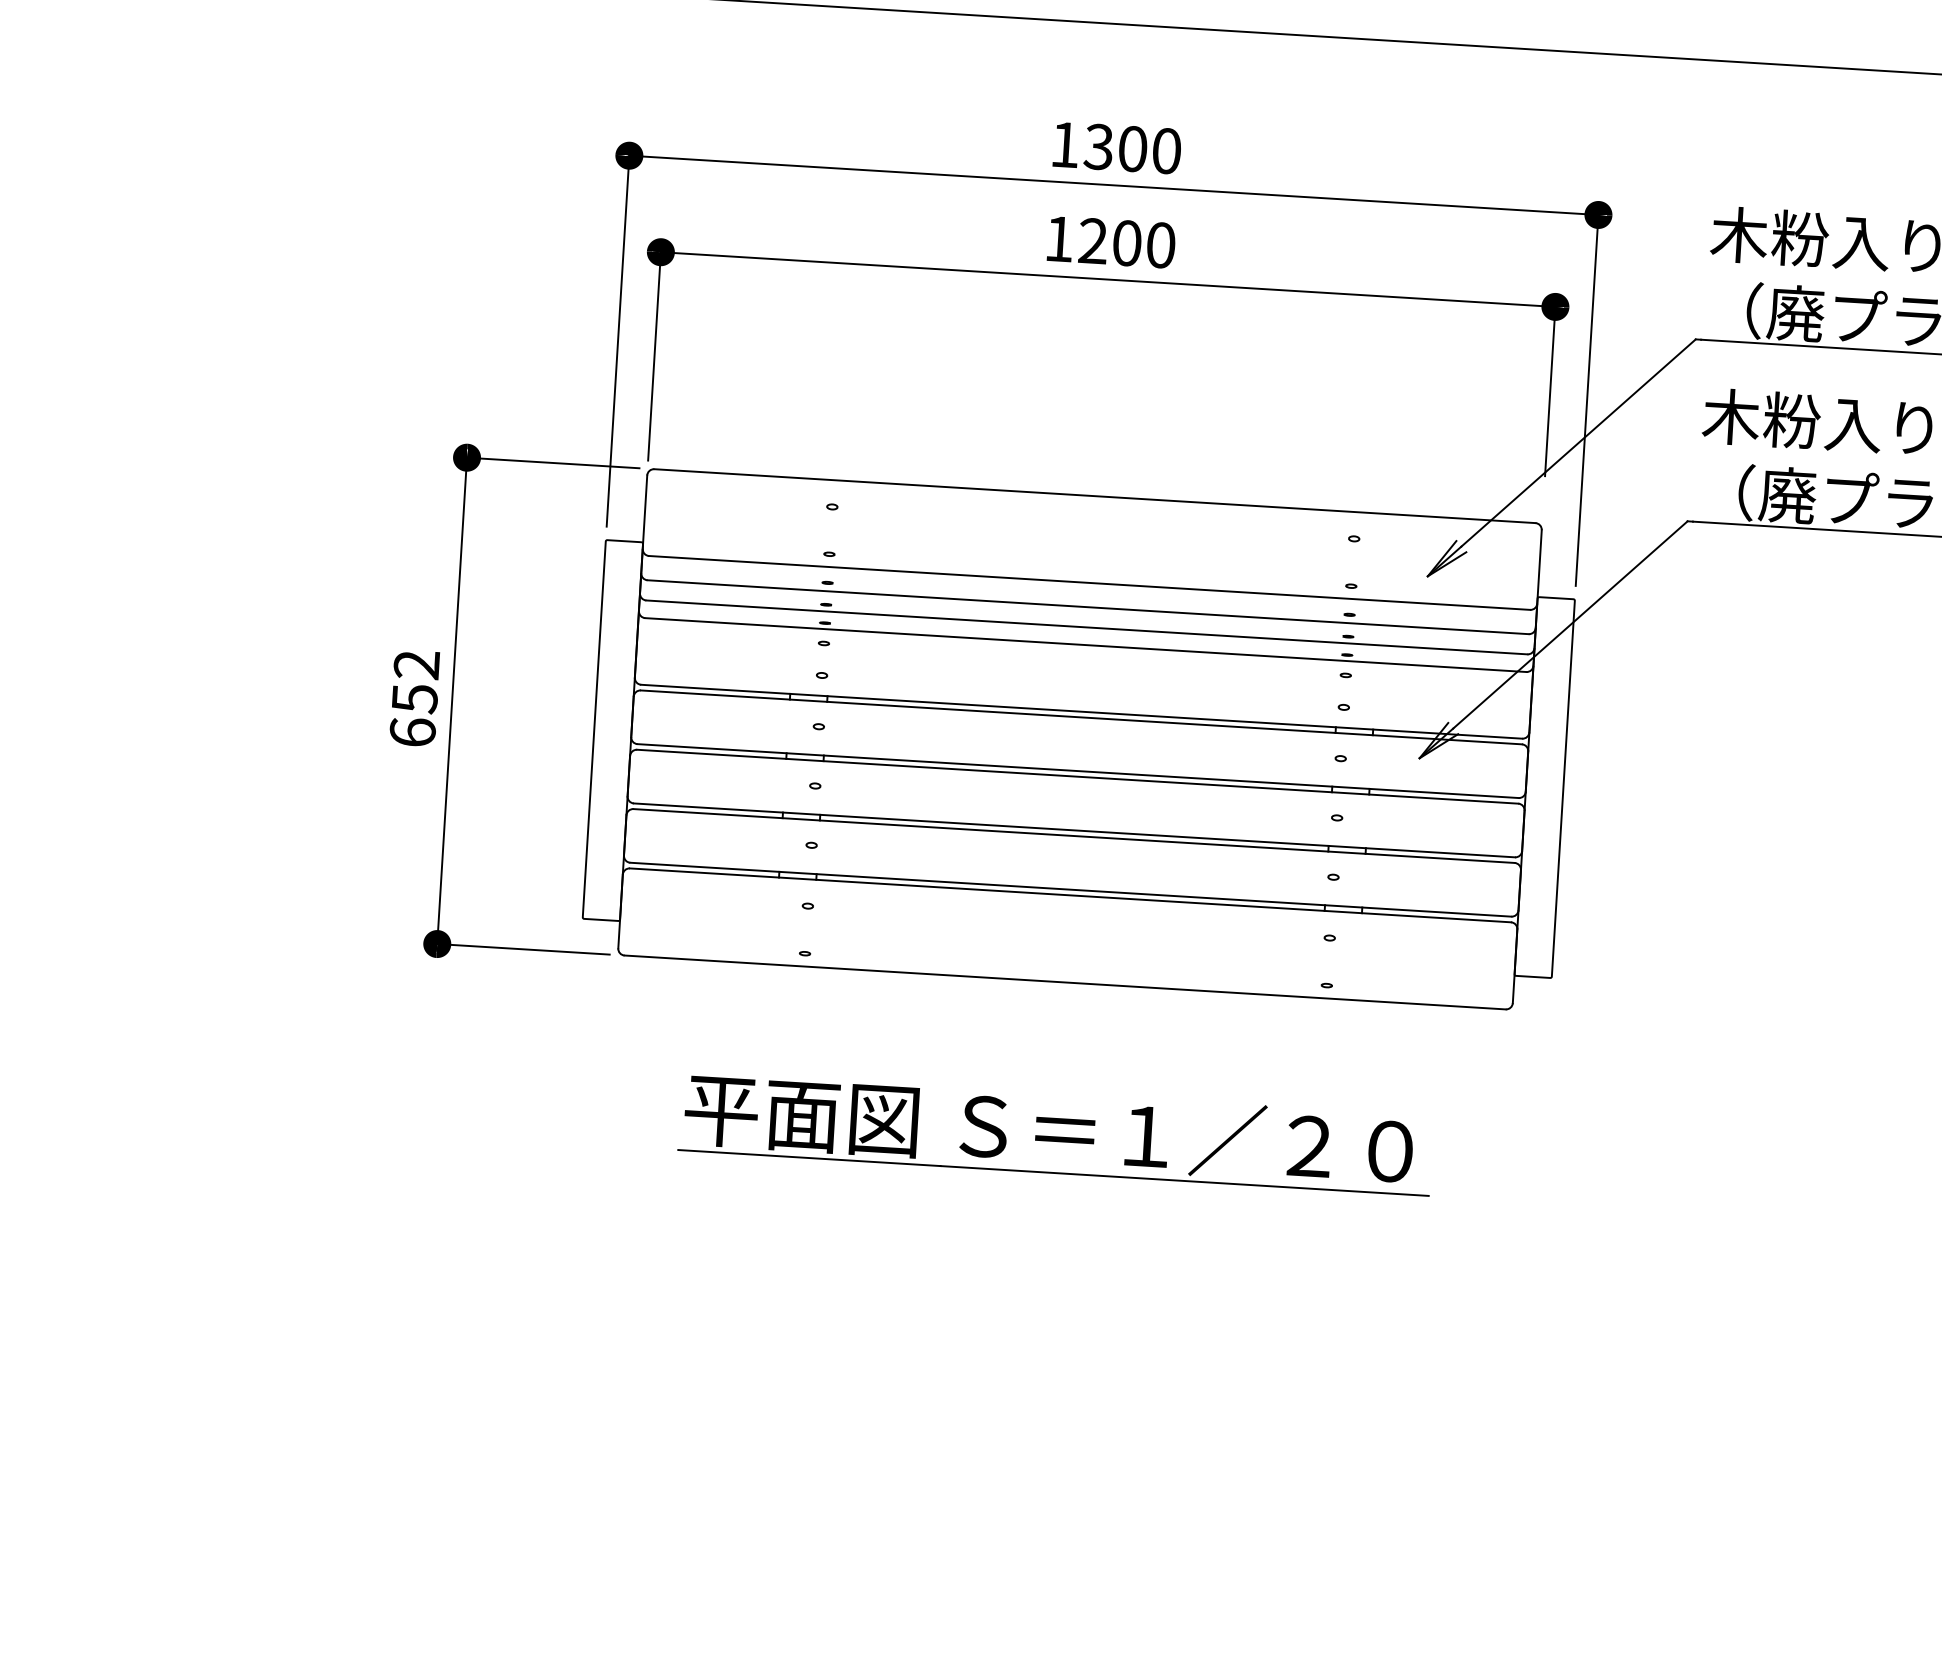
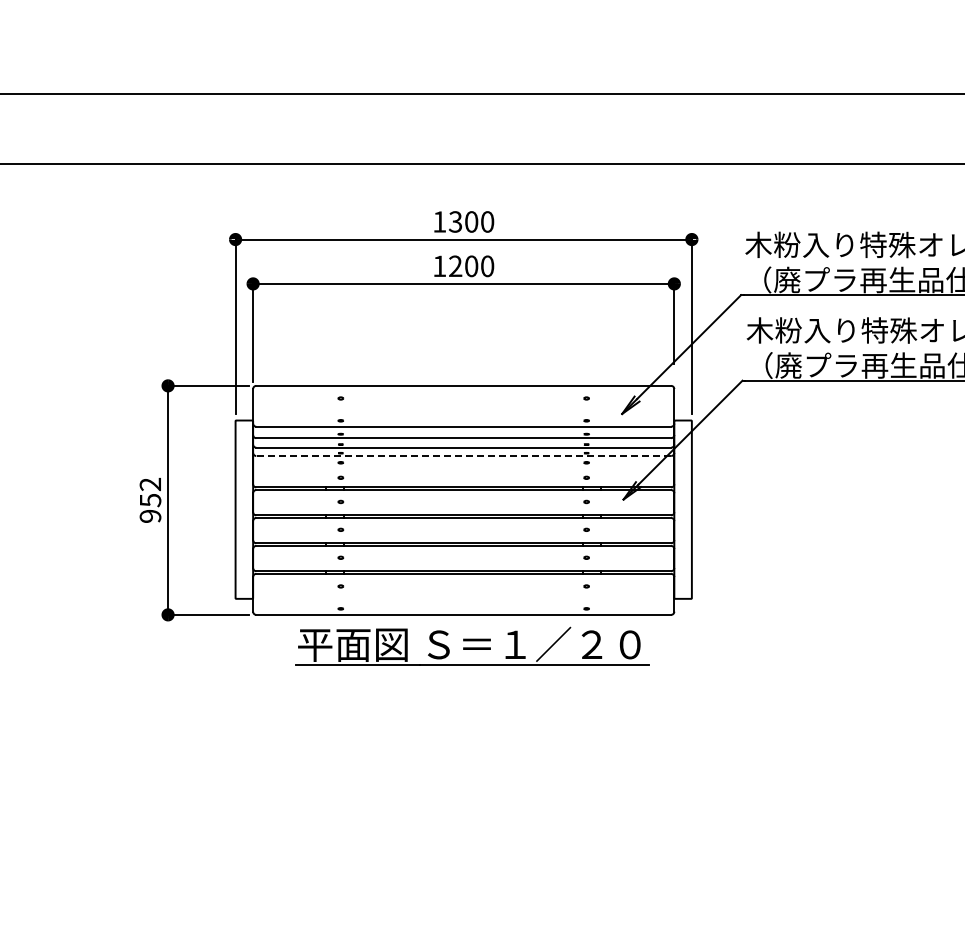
line: (1085, 646) -> (463, 456), solid -> dashed
text: (412, 730) -> (150, 515), 652 -> 952
part: (1055, 1132) -> (472, 645), moved

